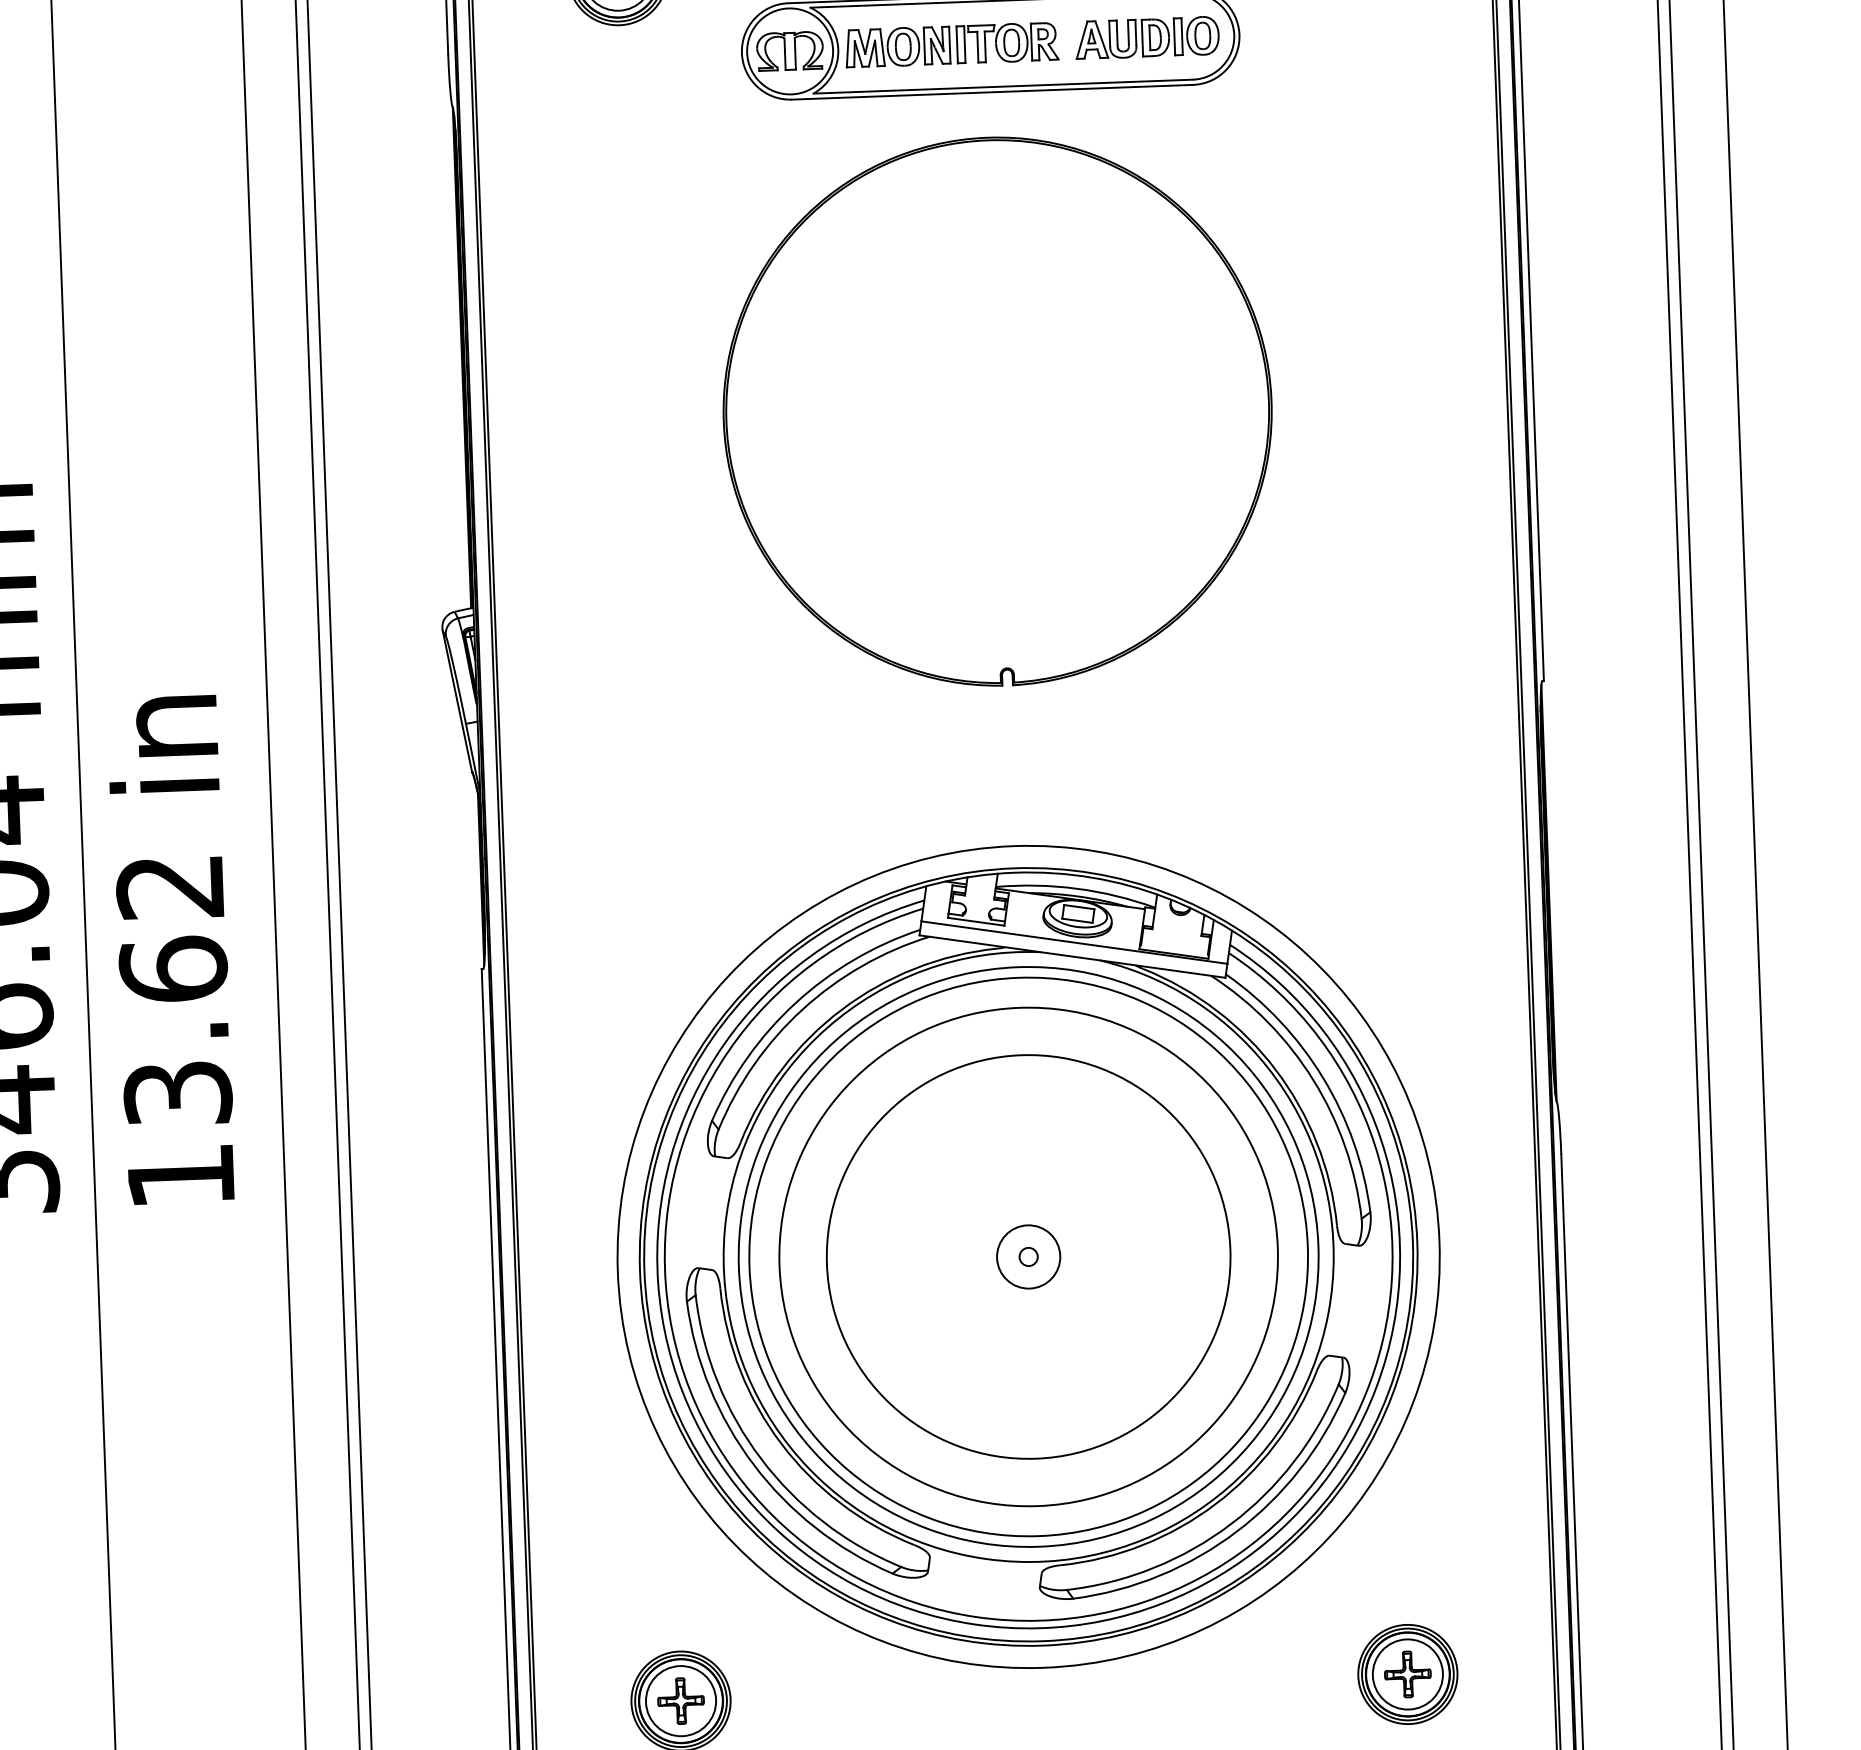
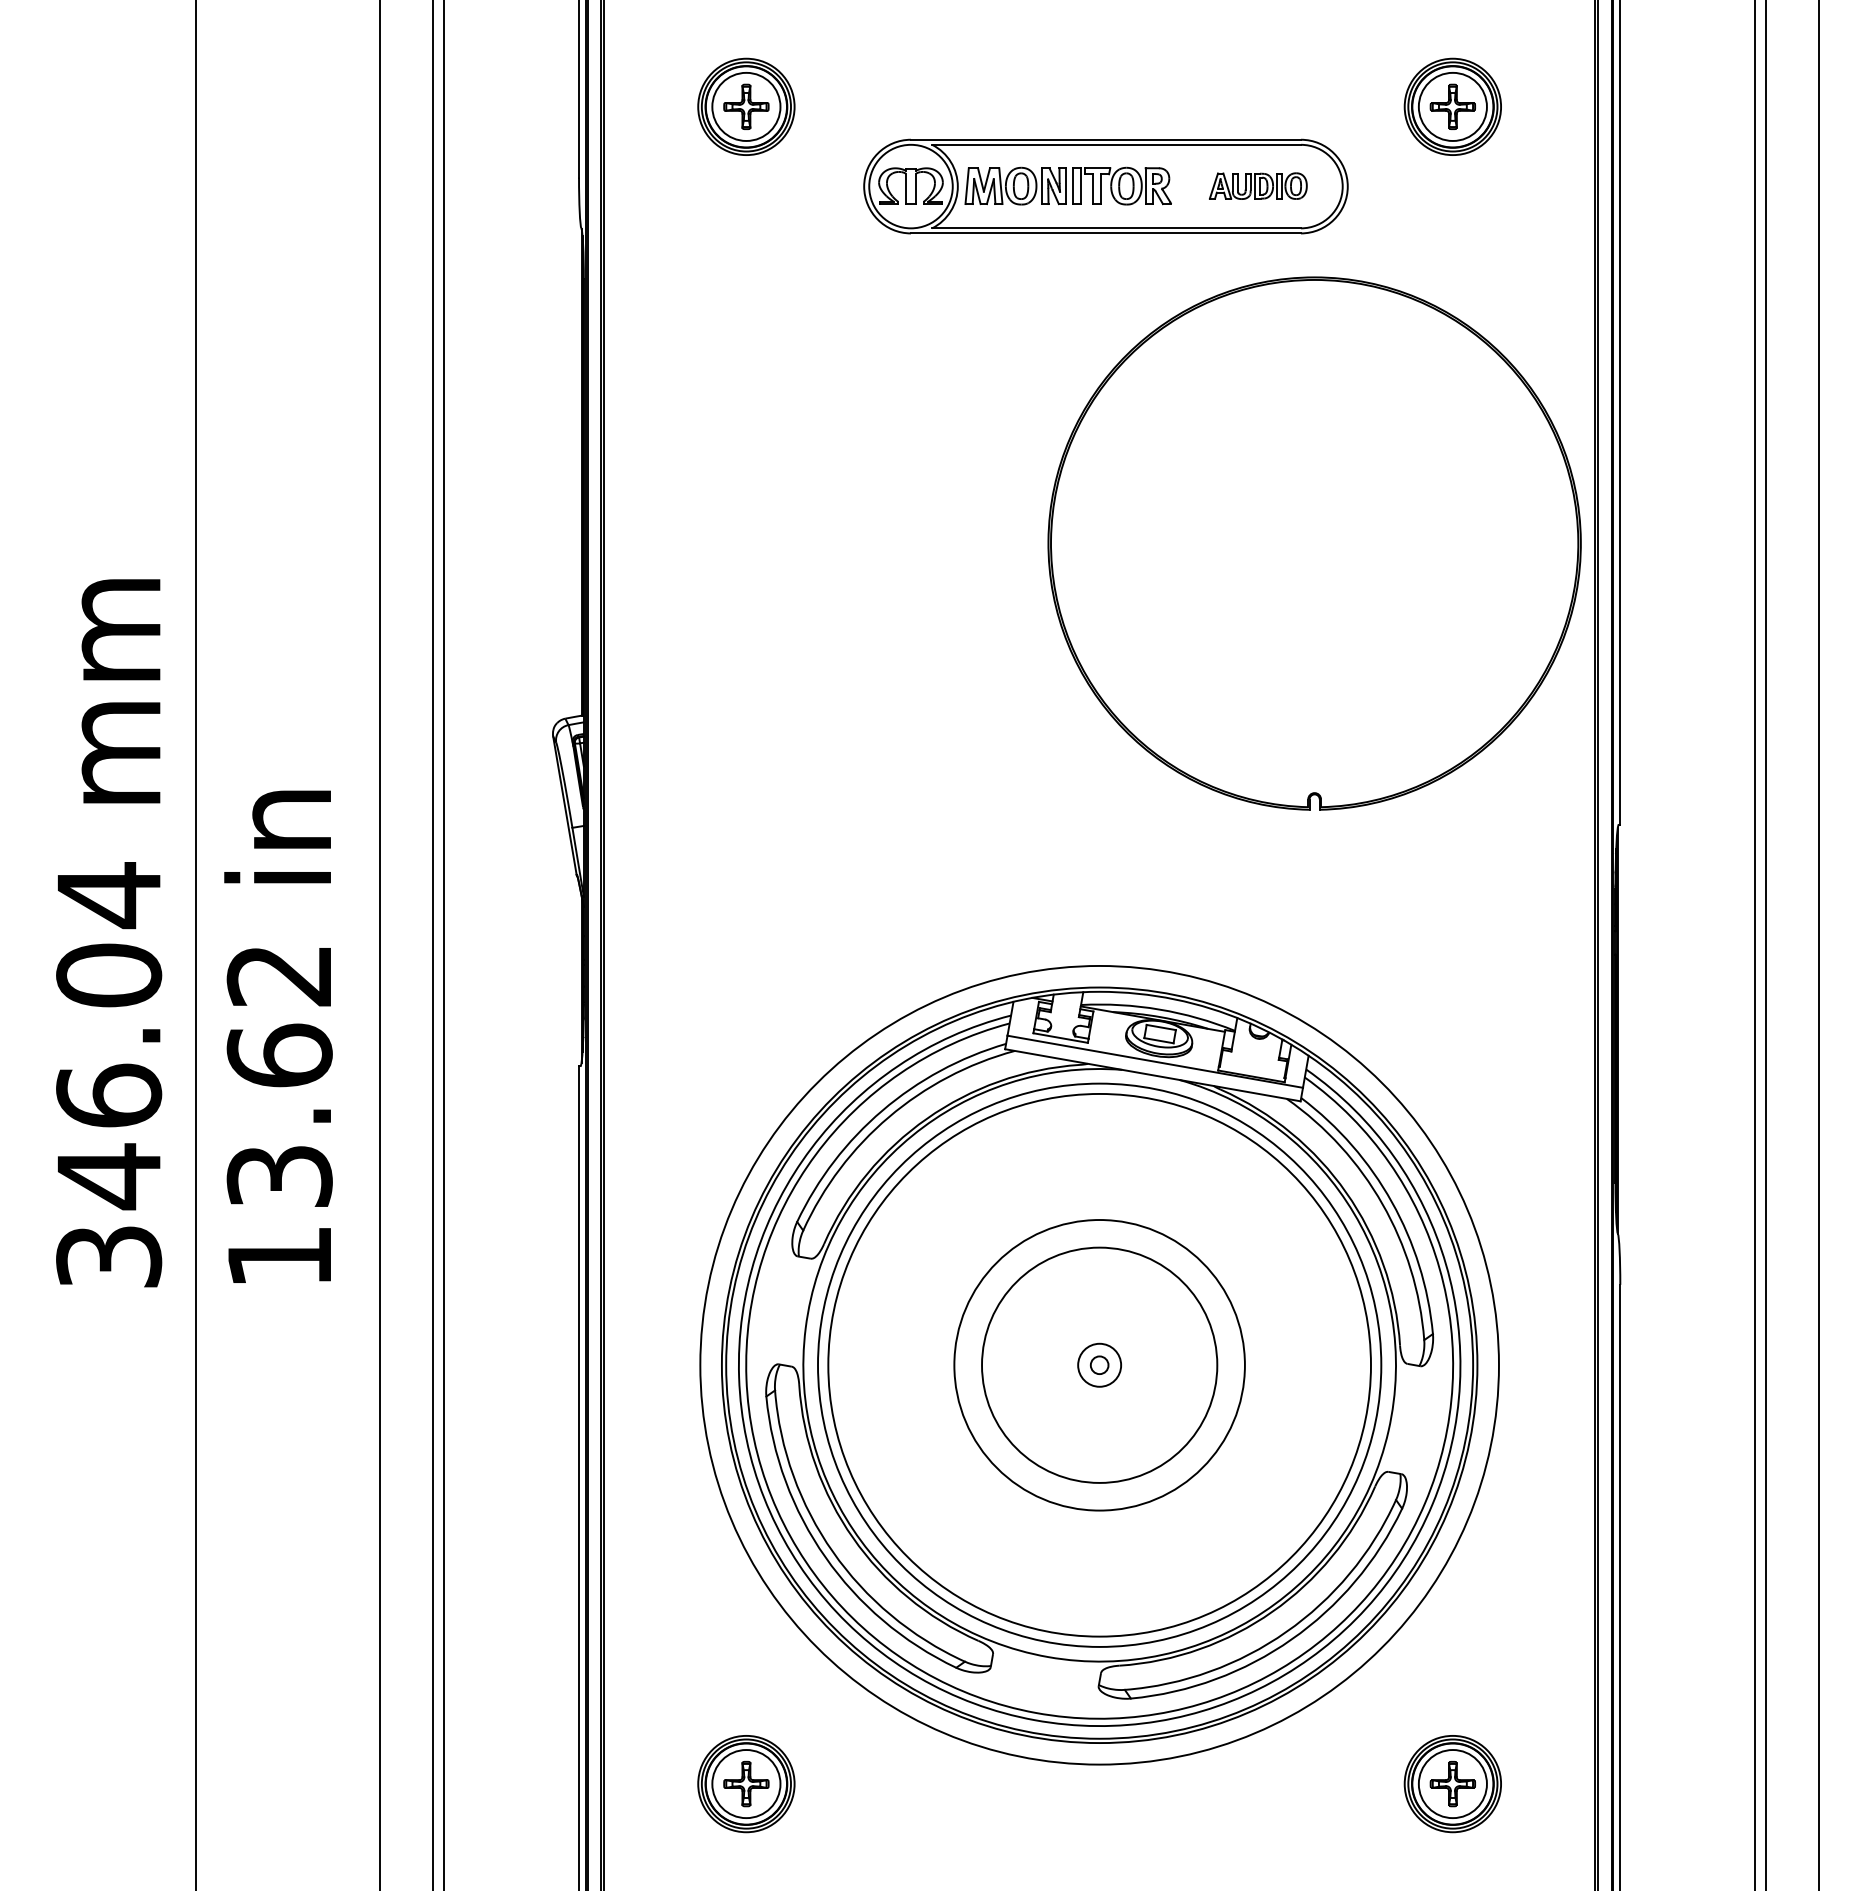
part: (1147, 37) -> (1258, 185), size x0.7
part: (997, 411) -> (1314, 543), moved
circle: (1028, 1257) -> (1099, 1365), size x0.6
circle: (1028, 1257) -> (1099, 1365), size x0.6
circle: (1028, 1257) -> (1099, 1365), size x0.7

